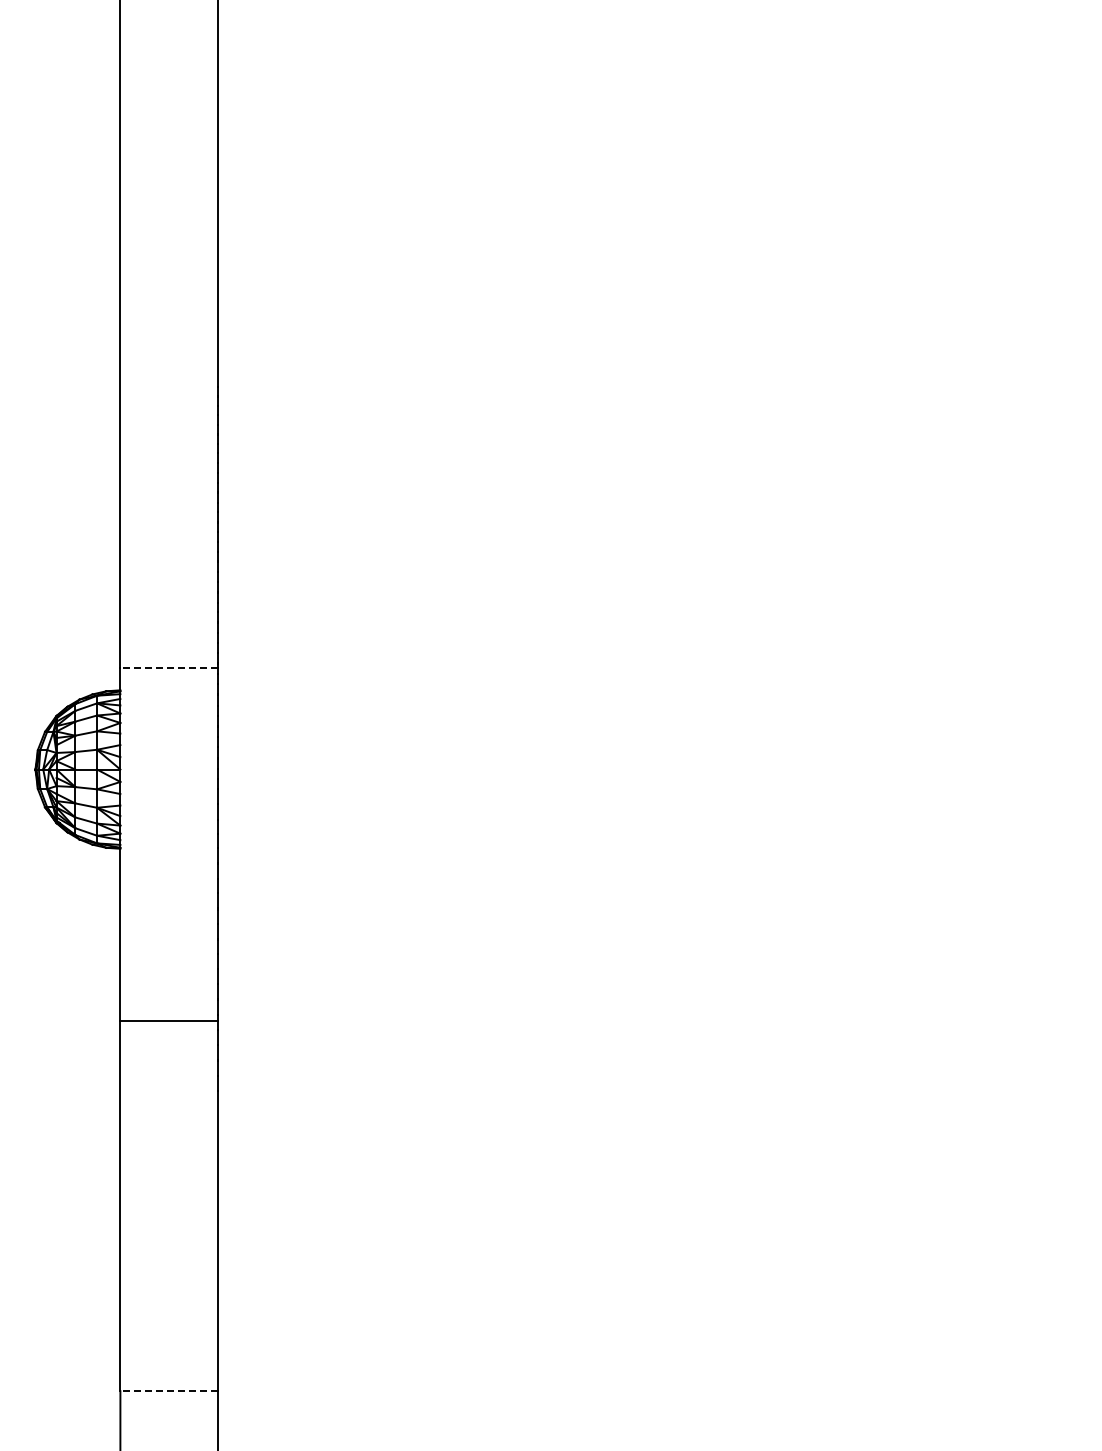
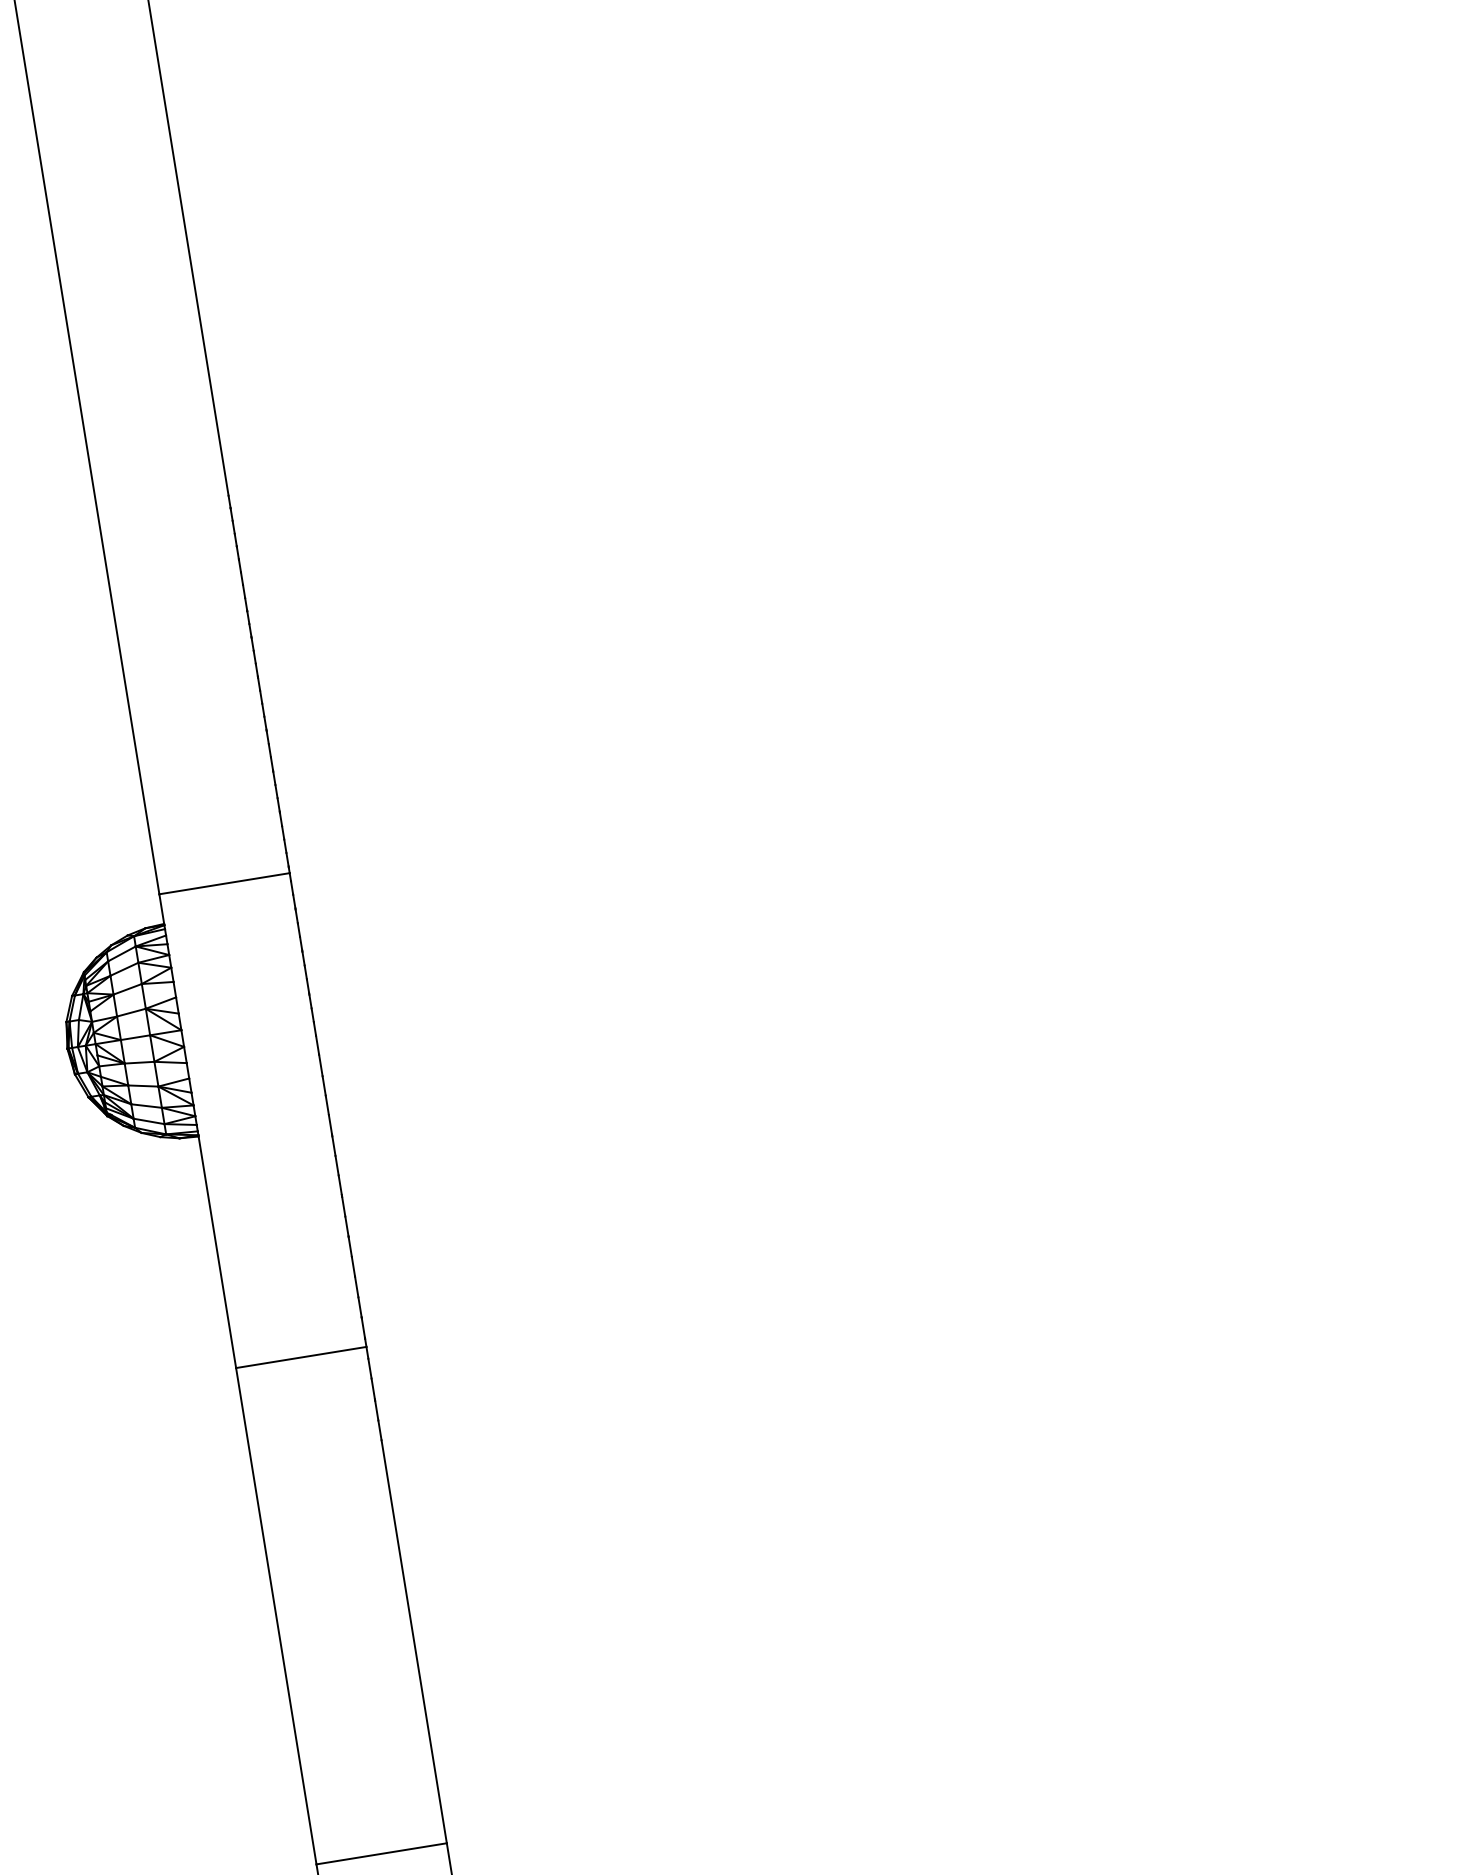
line: (168, 668) -> (223, 884), dashed -> solid
line: (168, 1391) -> (381, 1854), dashed -> solid

